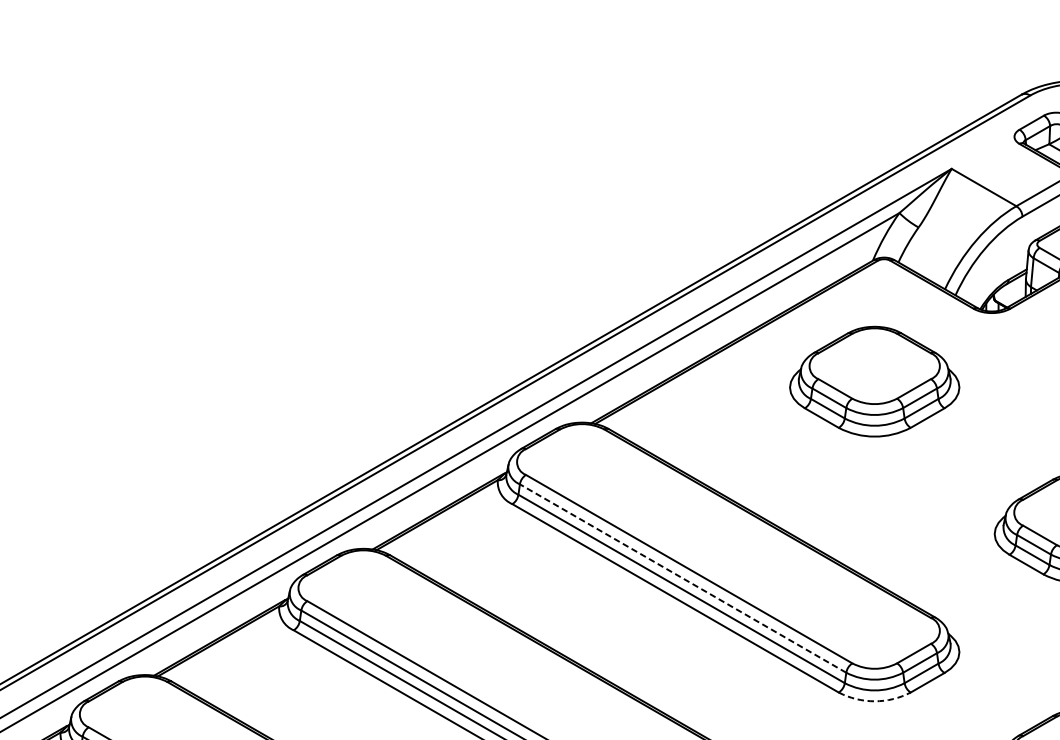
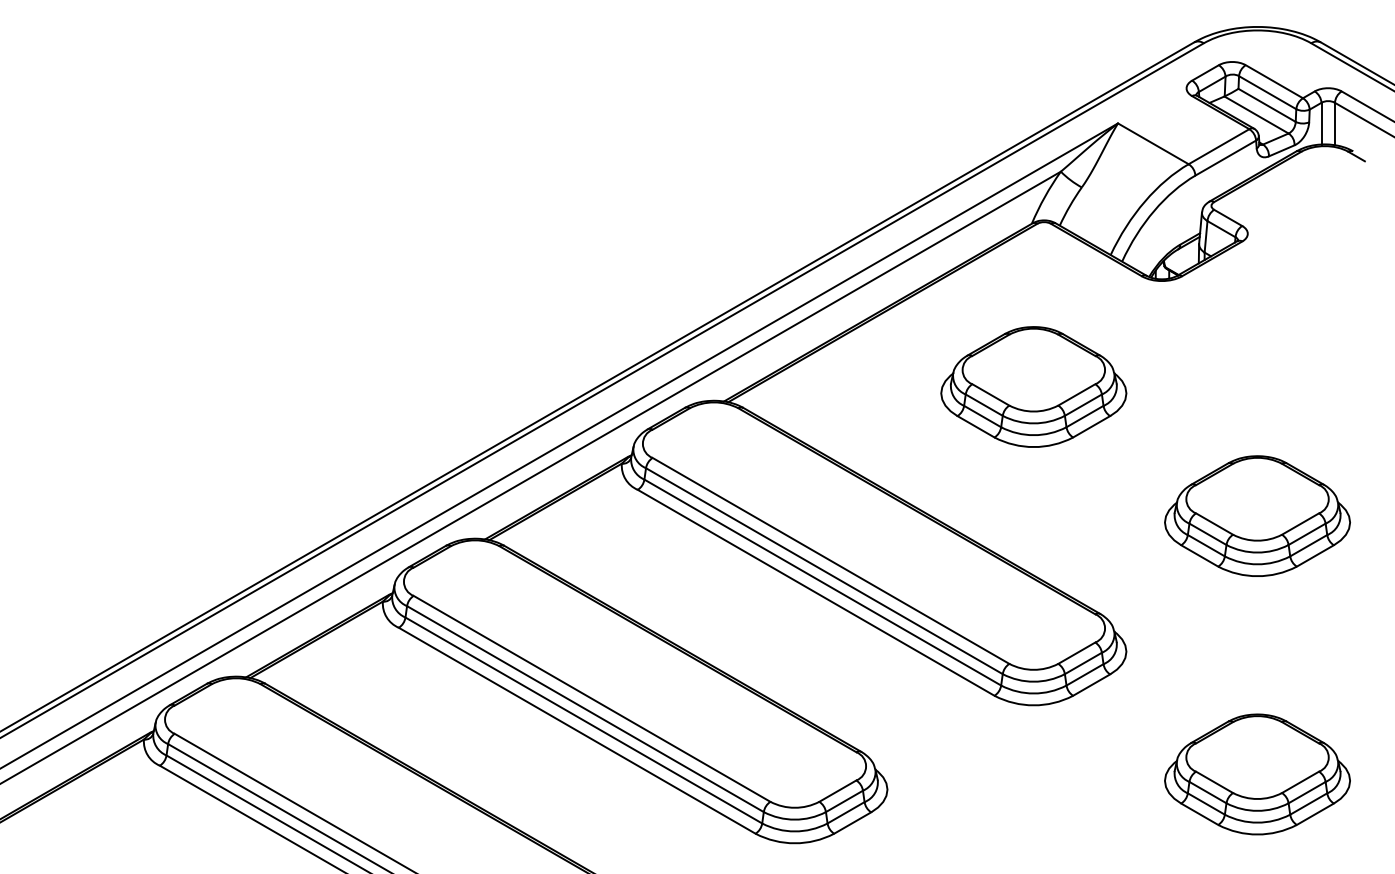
part: (874, 381) -> (1033, 386), moved
line: (683, 578) -> (824, 571), dashed -> solid
arc: (874, 701) -> (1033, 705), dashed -> solid

